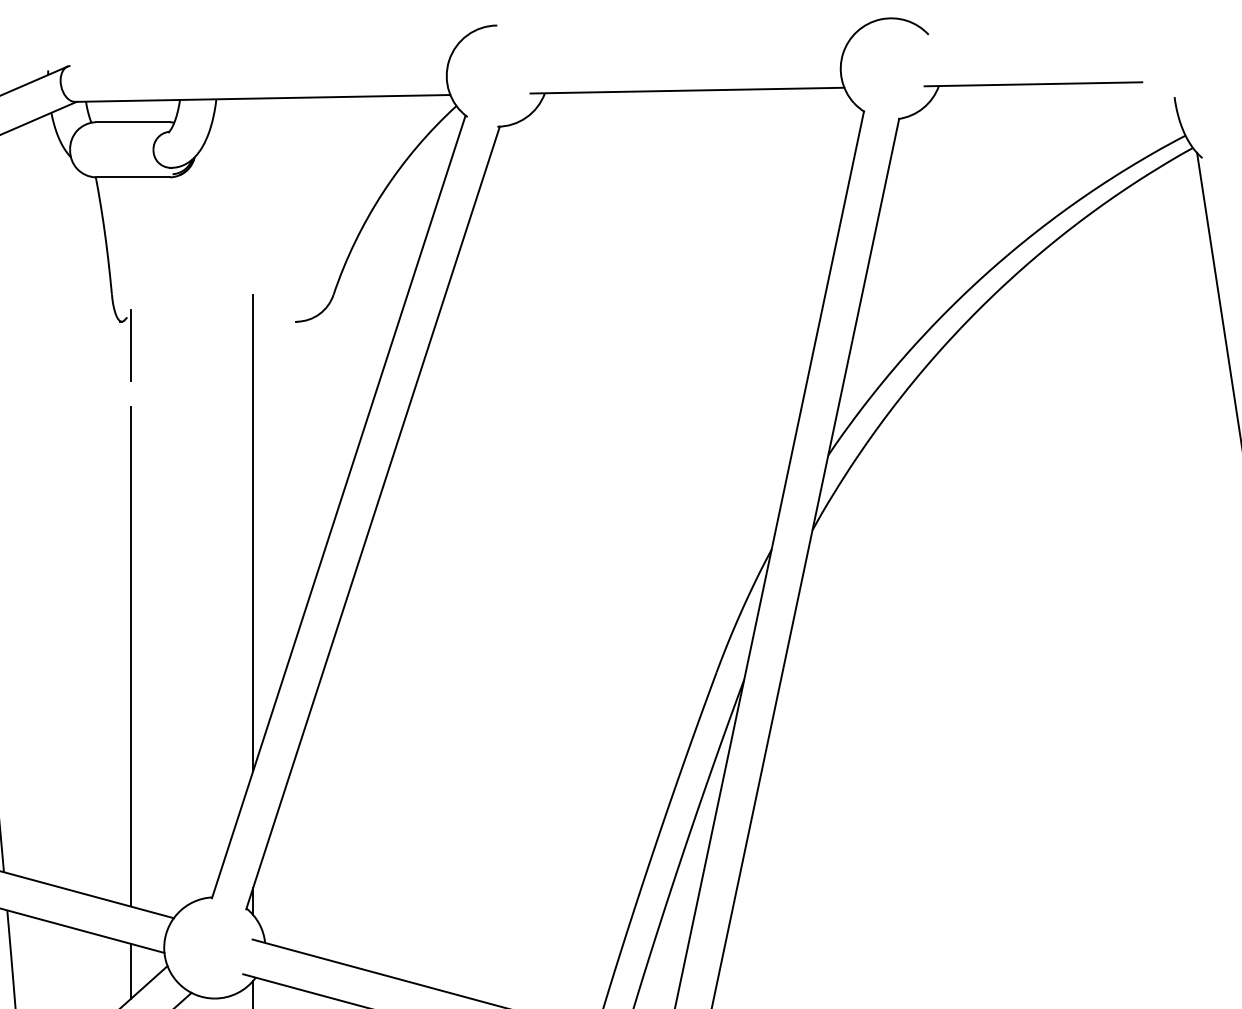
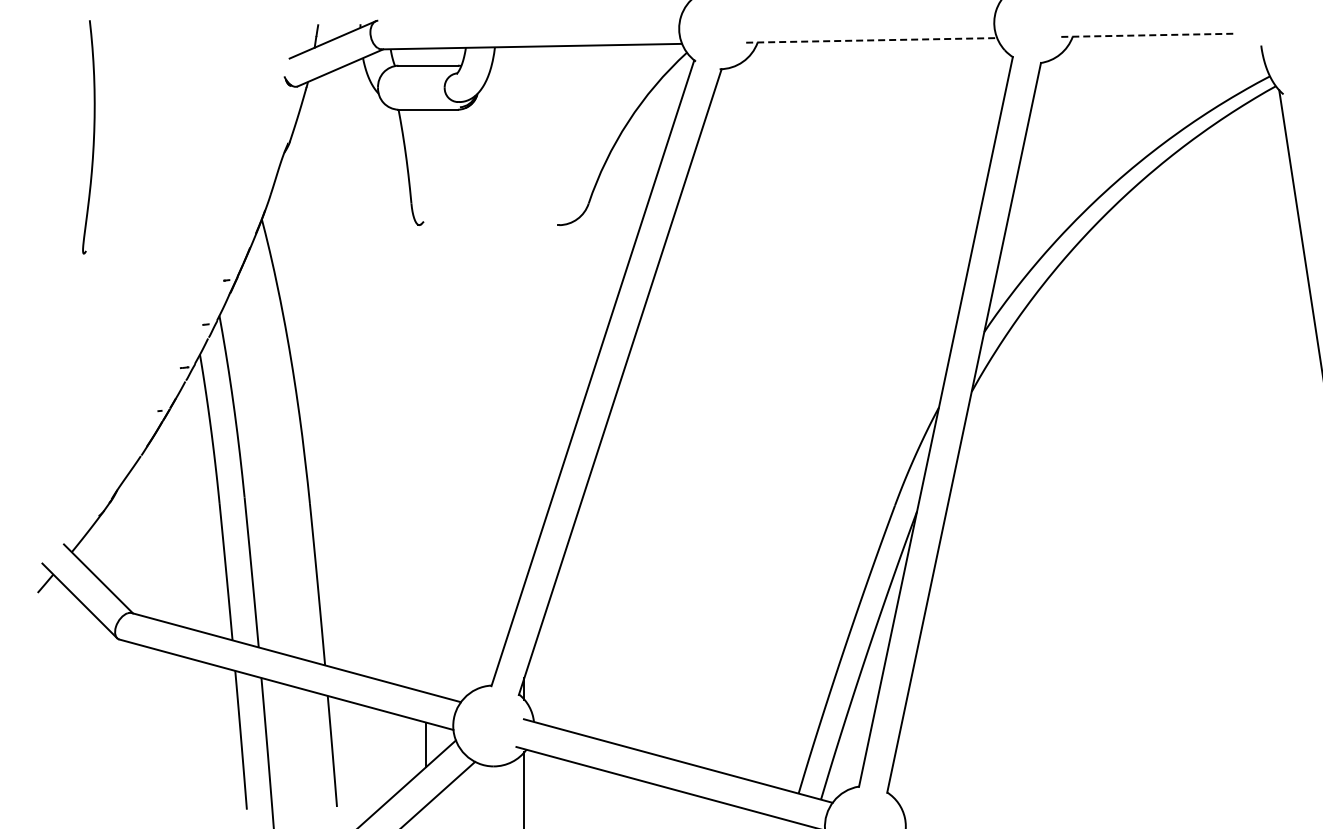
line: (1033, 84) -> (1148, 35), solid -> dashed
line: (687, 90) -> (871, 40), solid -> dashed
line: (130, 344) -> (426, 243), removed
line: (253, 532) -> (524, 393), removed
line: (130, 655) -> (426, 492), removed

